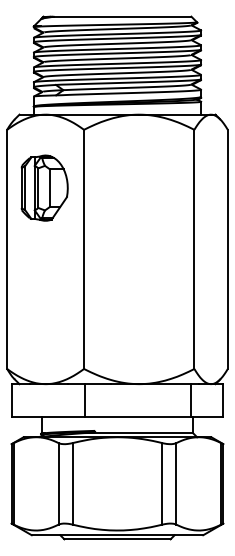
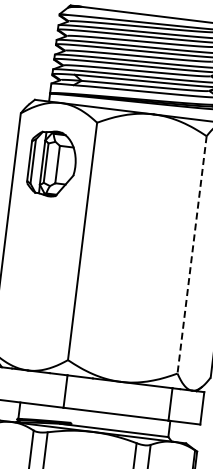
part: (44, 187) -> (52, 163), moved
line: (194, 249) -> (192, 254), solid -> dashed

